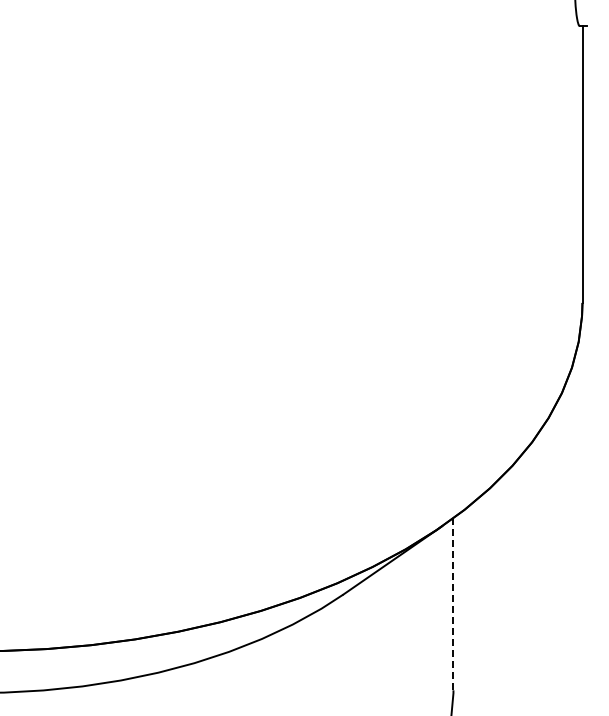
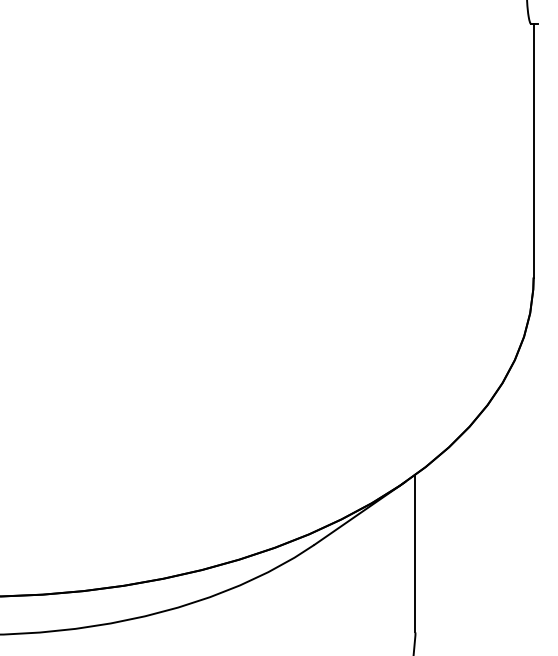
line: (453, 603) -> (415, 552), dashed -> solid

